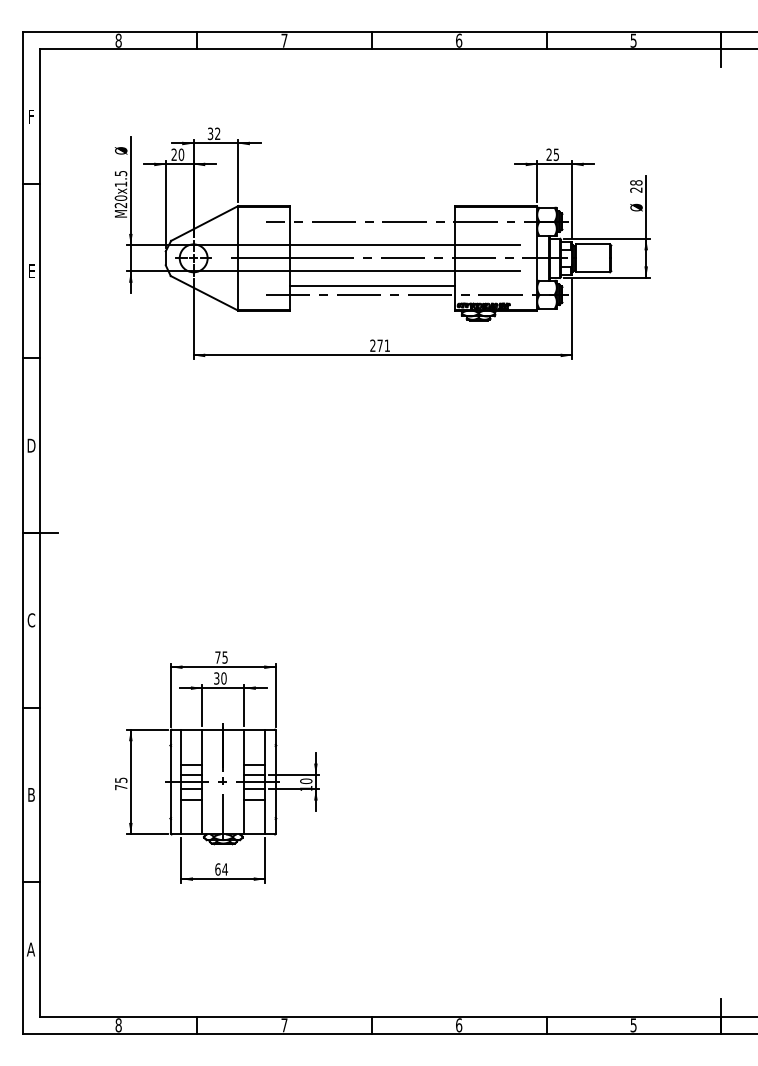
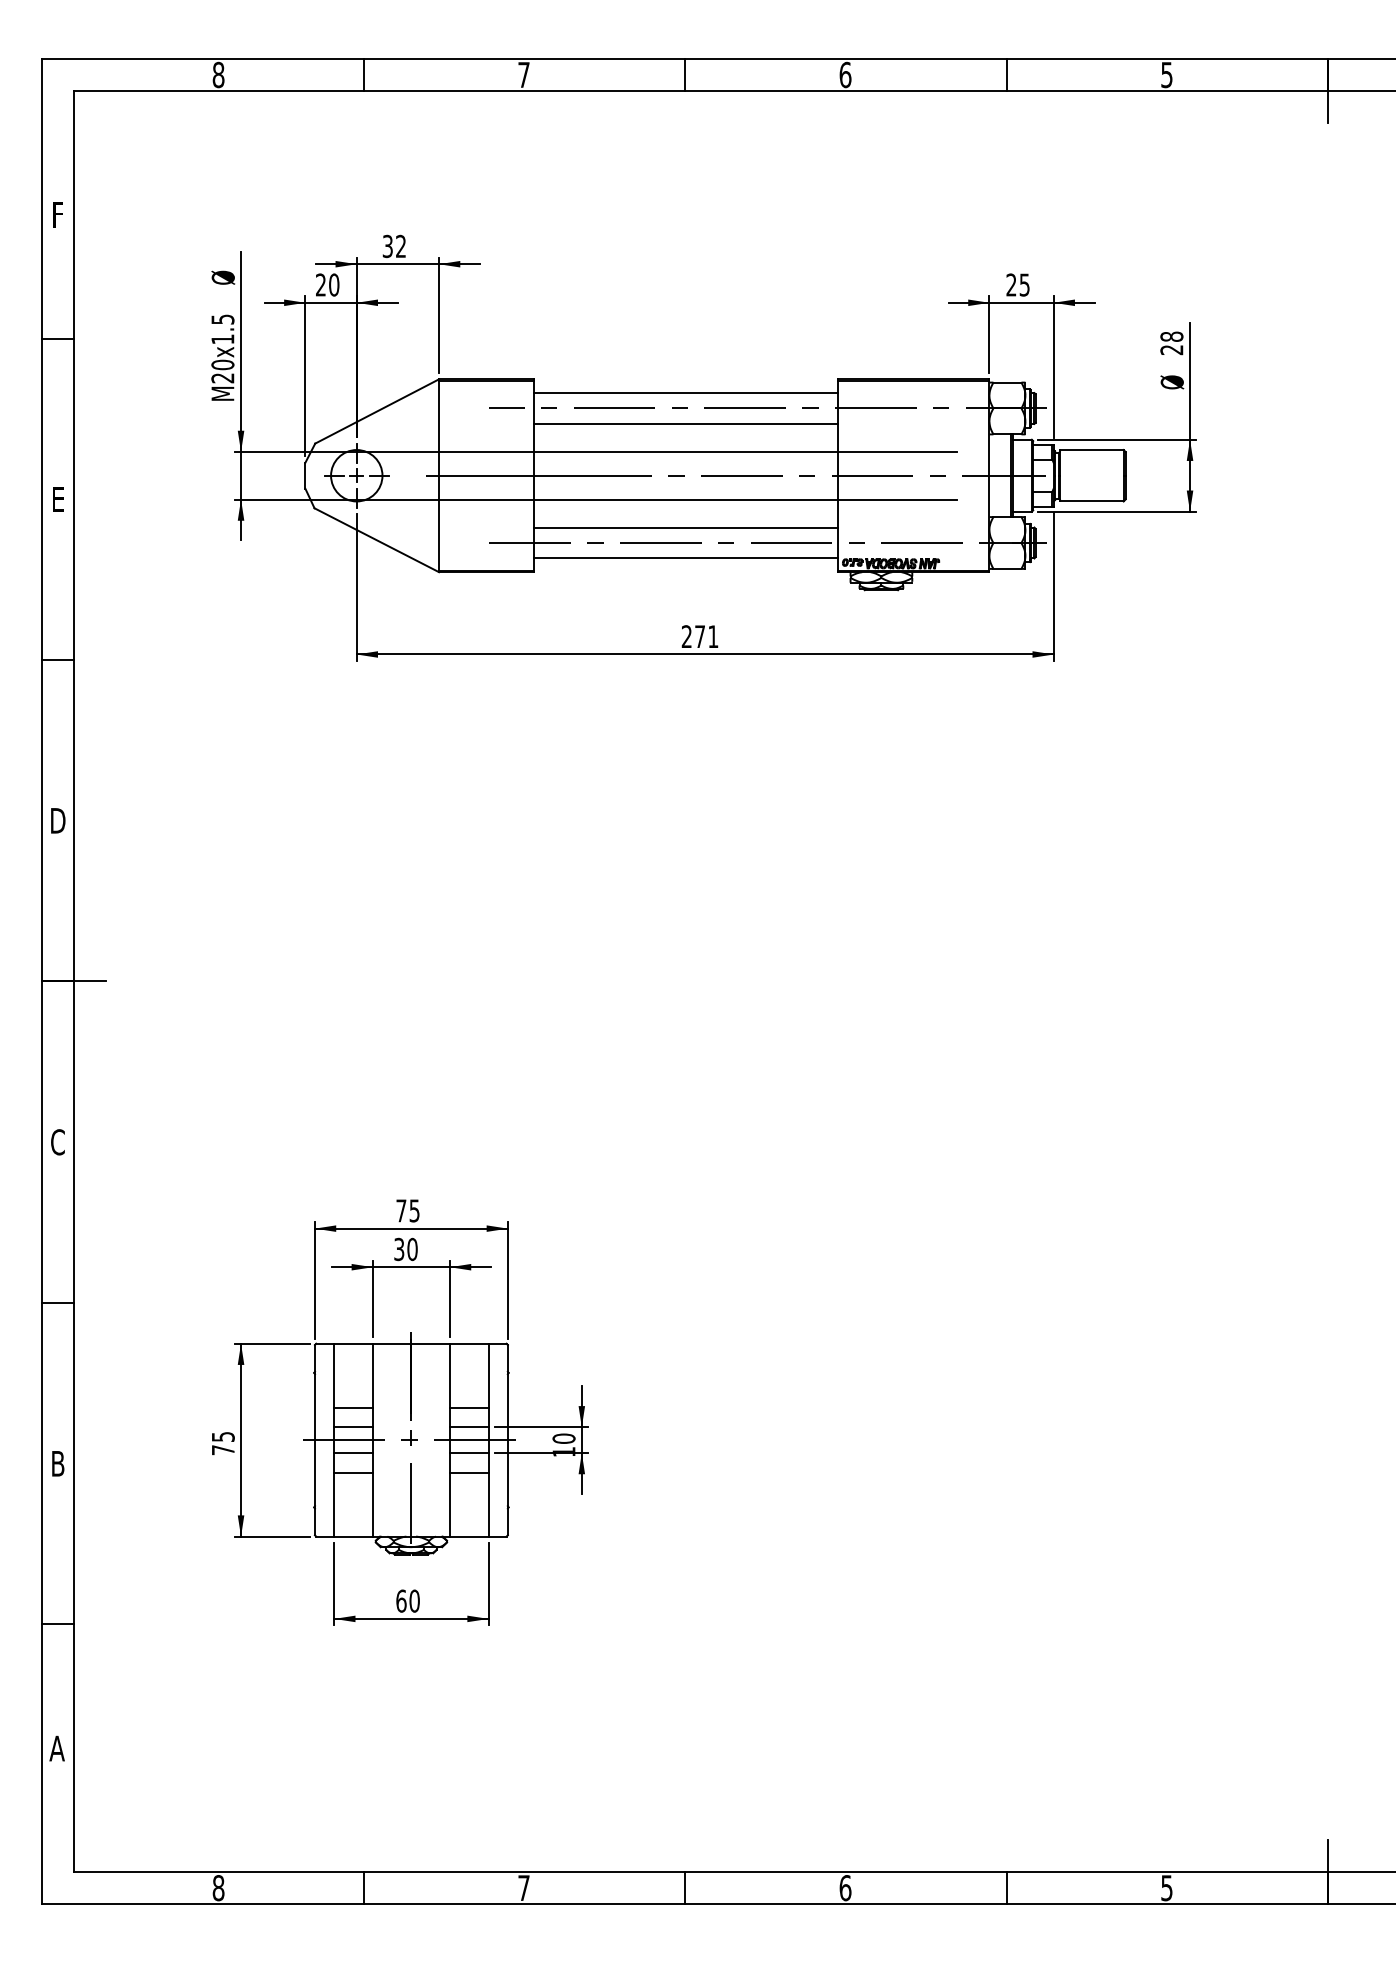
line: (372, 213) -> (686, 393), added
line: (372, 230) -> (686, 424), added
line: (372, 303) -> (686, 558), added
text: (225, 869) -> (415, 1601), 64 -> 60

